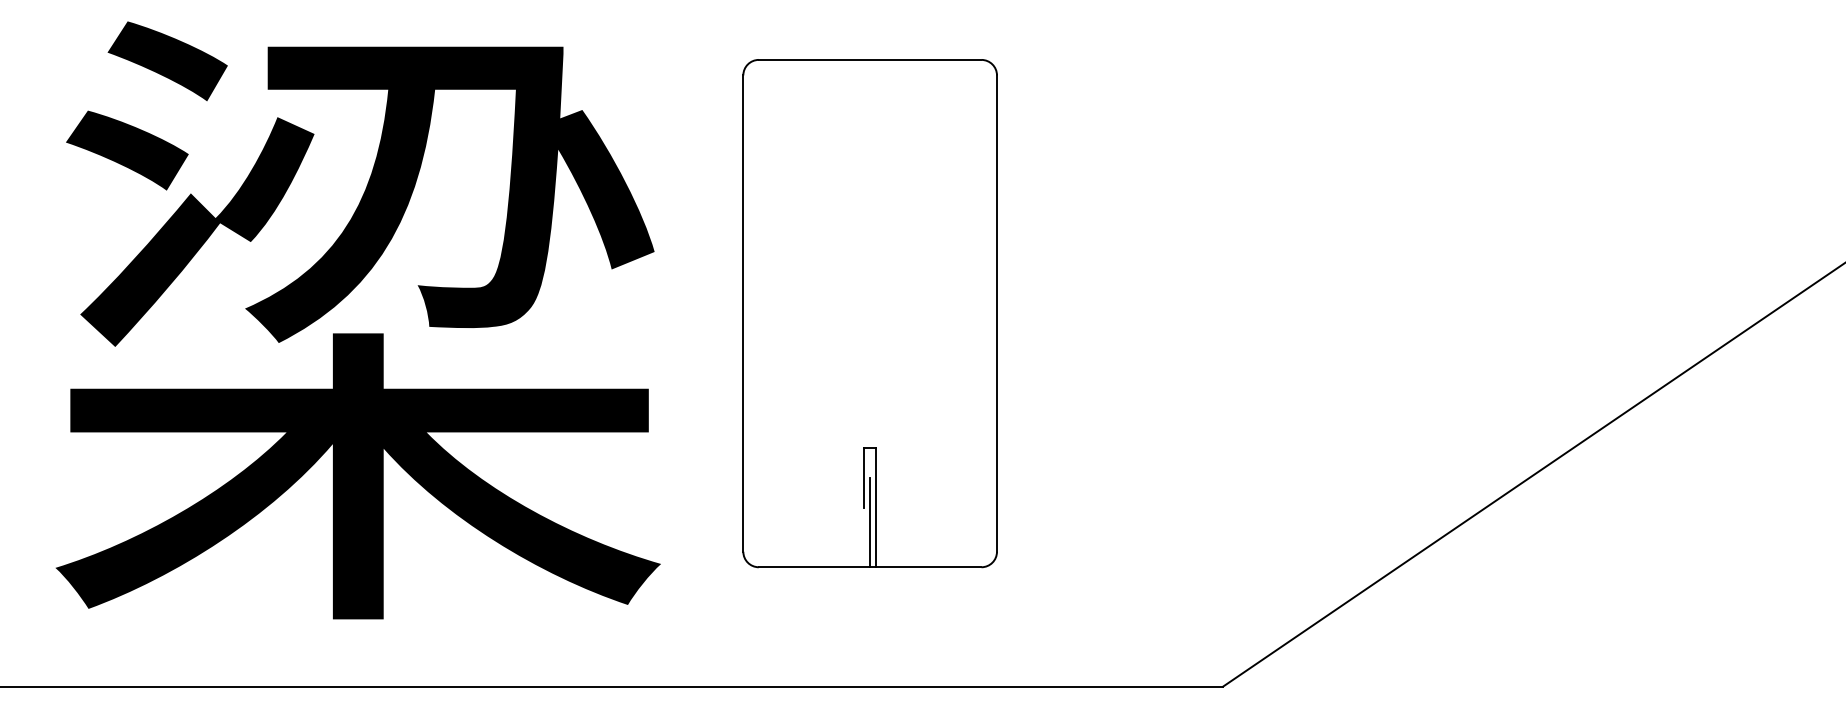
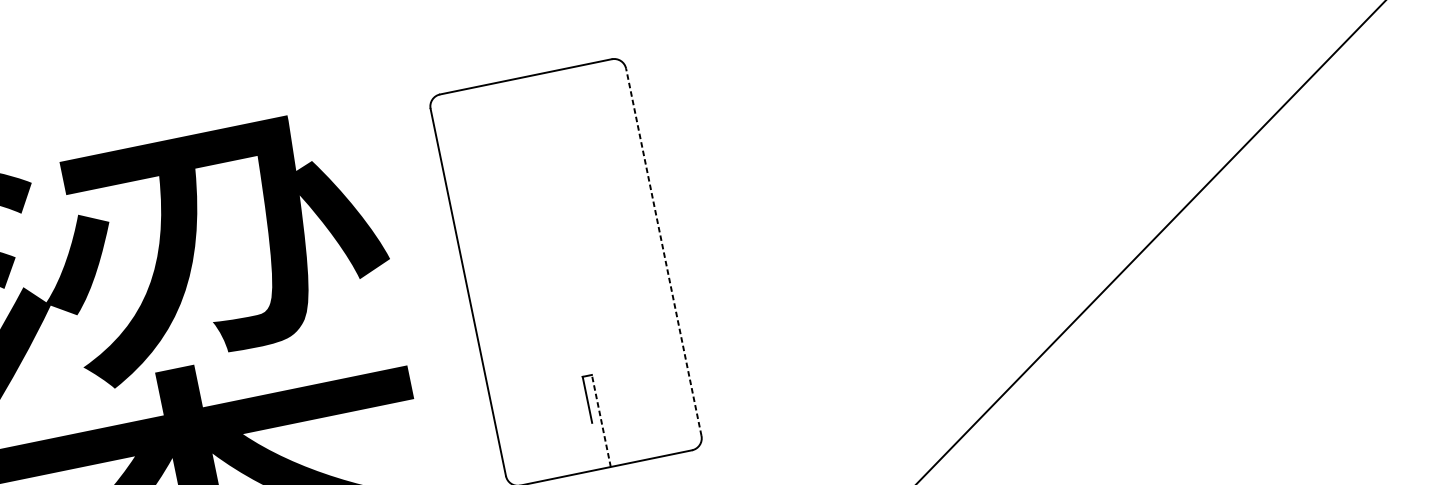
line: (997, 313) -> (664, 252), solid -> dashed
line: (876, 507) -> (601, 420), solid -> dashed
line: (870, 522) -> (599, 433), removed

